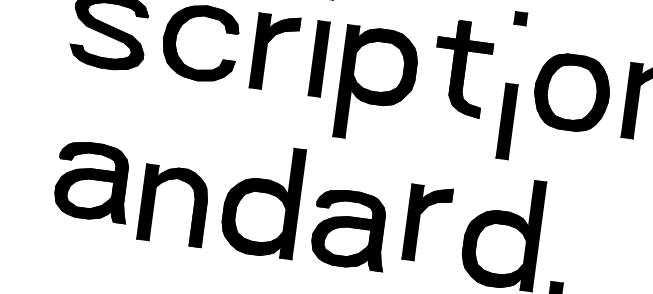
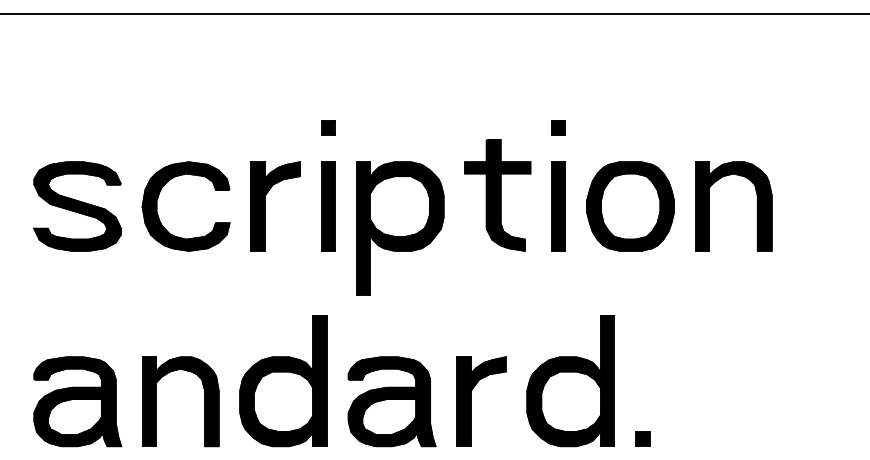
part: (506, 121) -> (558, 206), moved
part: (93, 181) -> (77, 401), moved
part: (419, 222) -> (471, 401), moved

